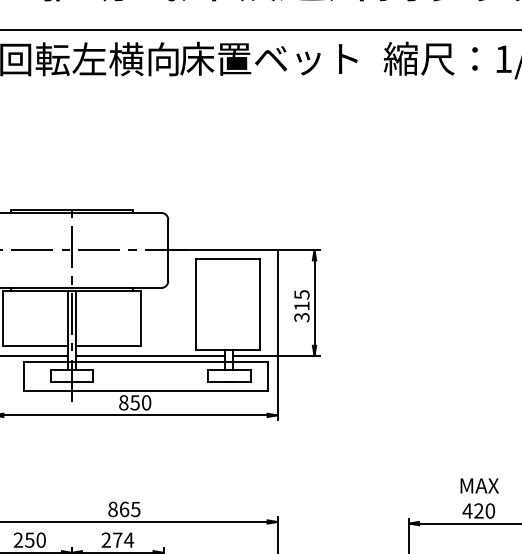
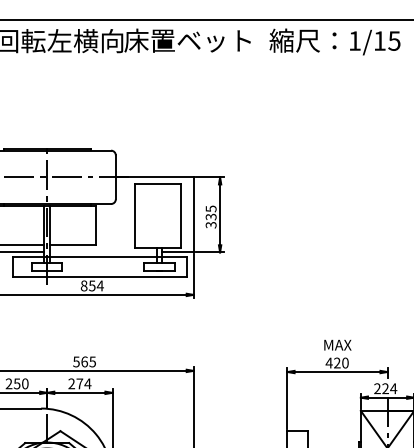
text: (301, 305) -> (210, 216), 315 -> 335
line: (150, 355) -> (103, 252), removed
text: (145, 402) -> (99, 285), 850 -> 854
text: (113, 508) -> (76, 361), 865 -> 565

